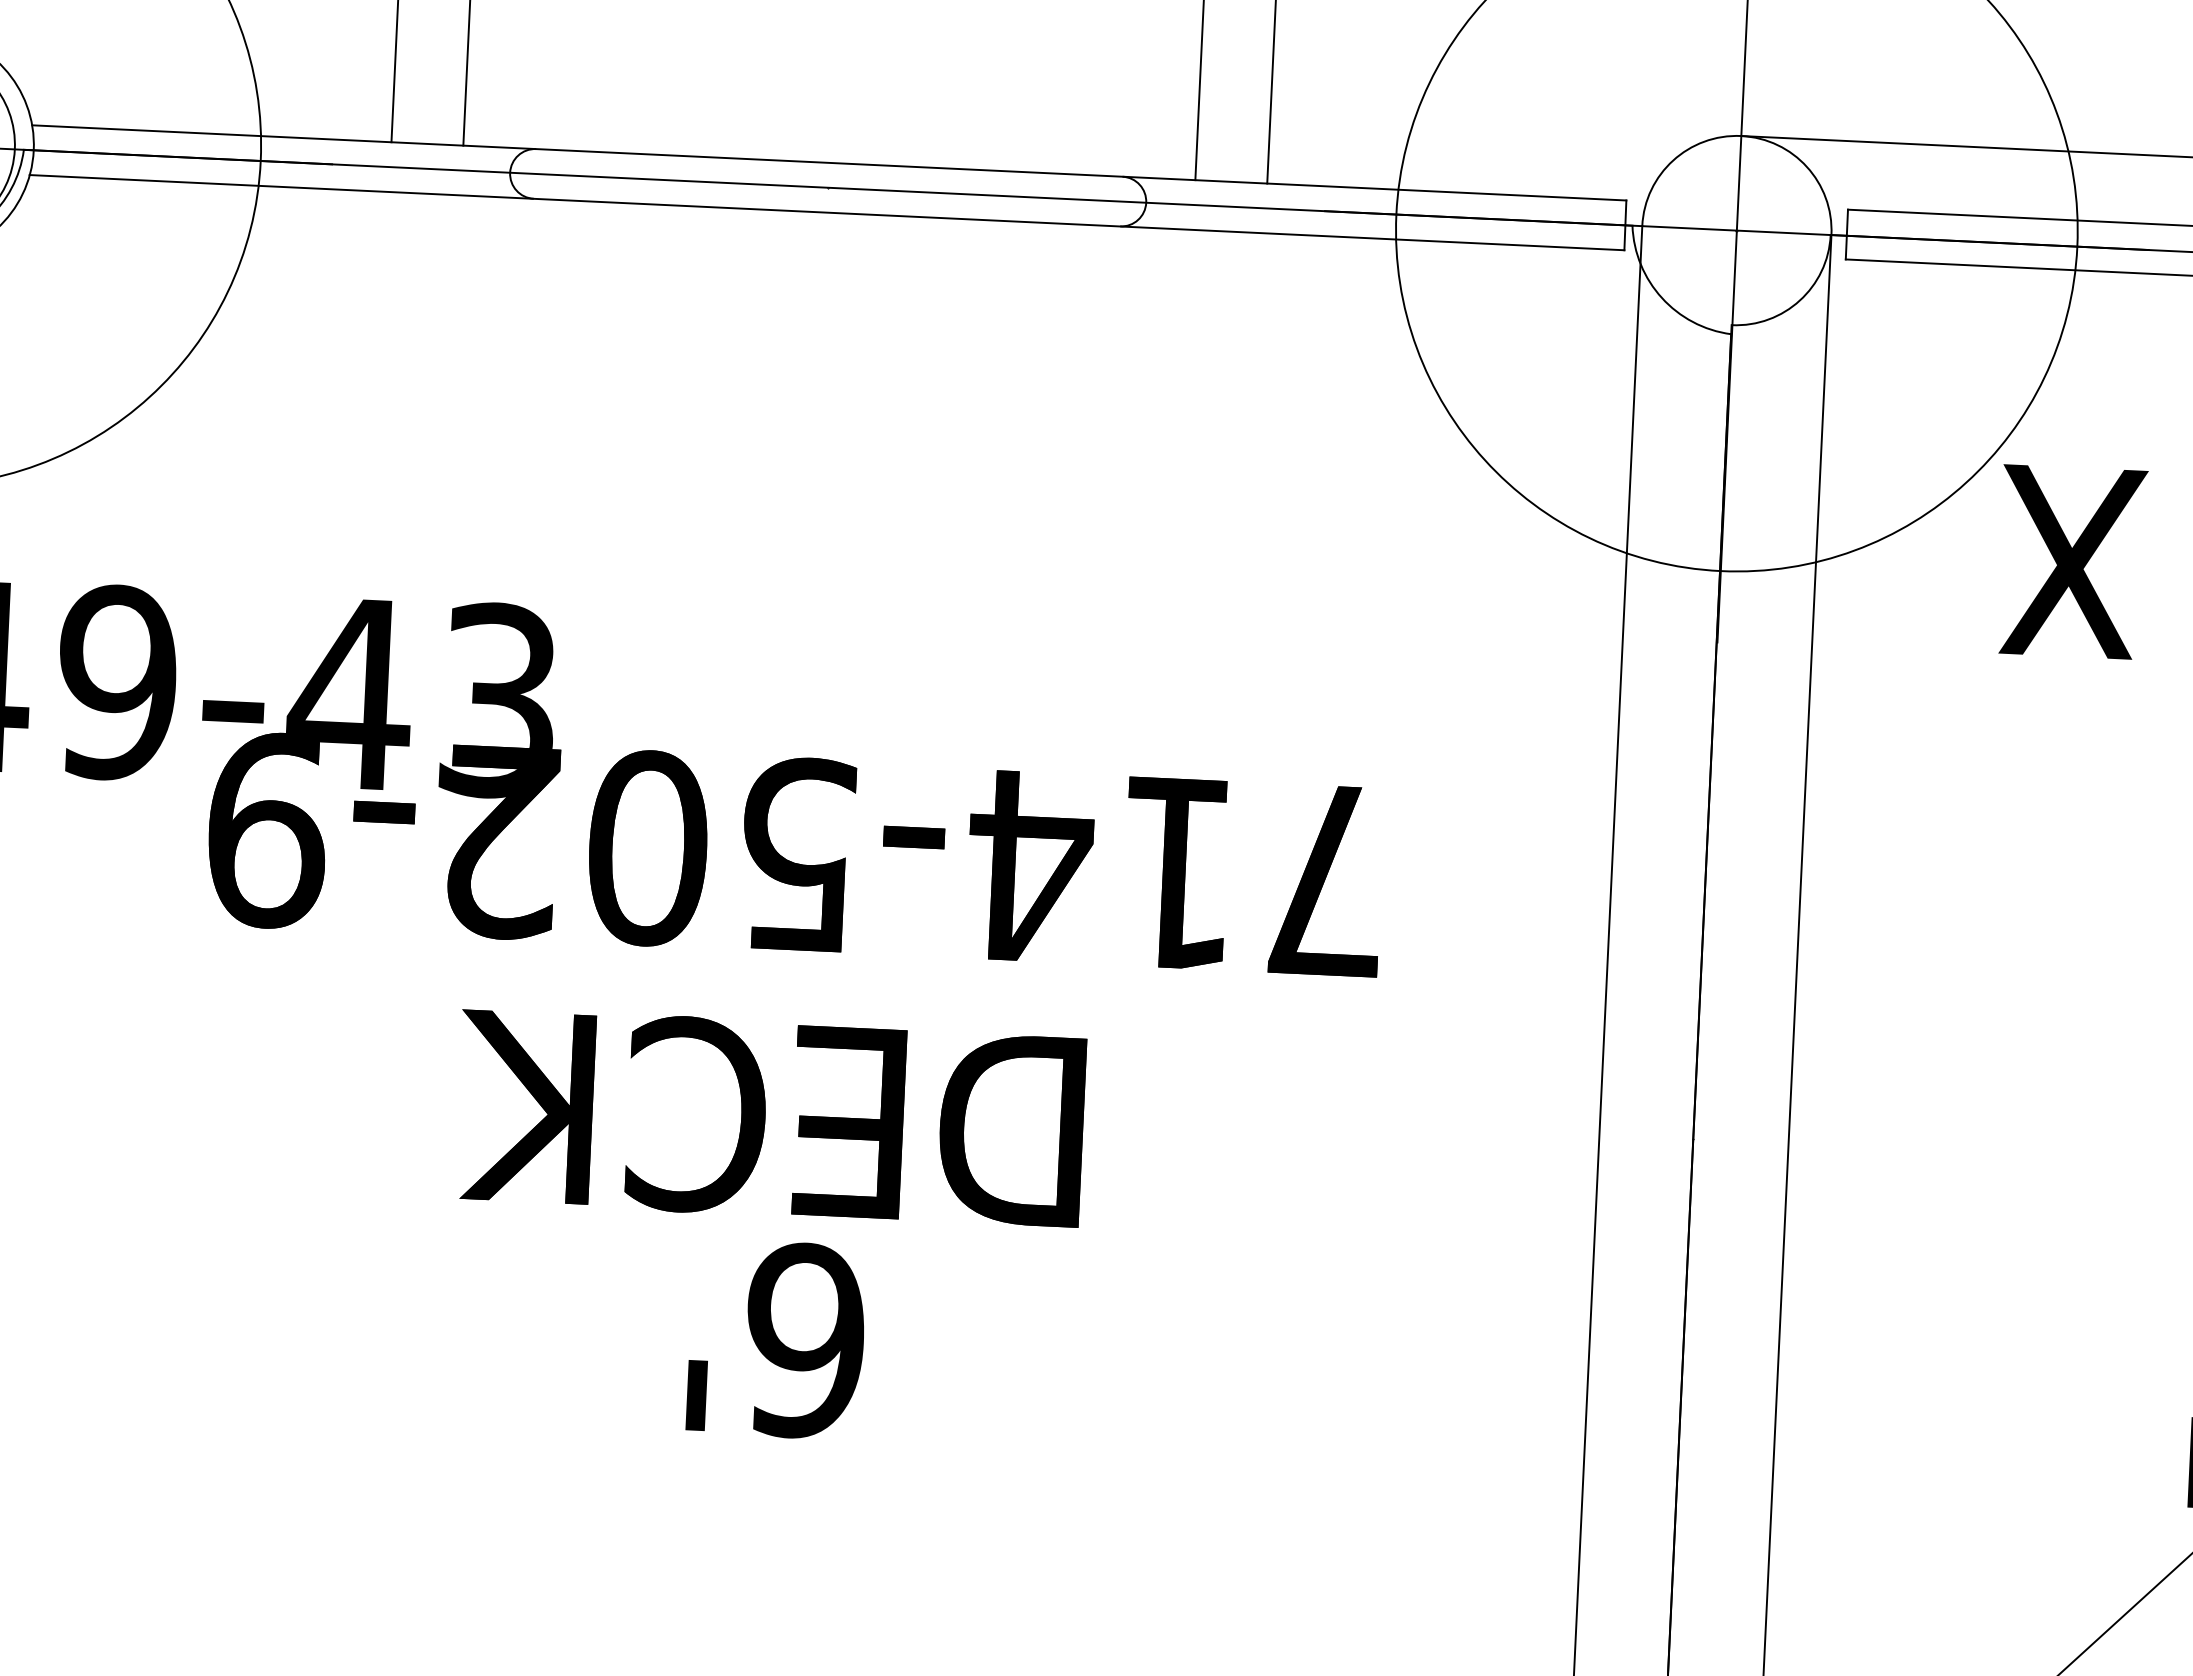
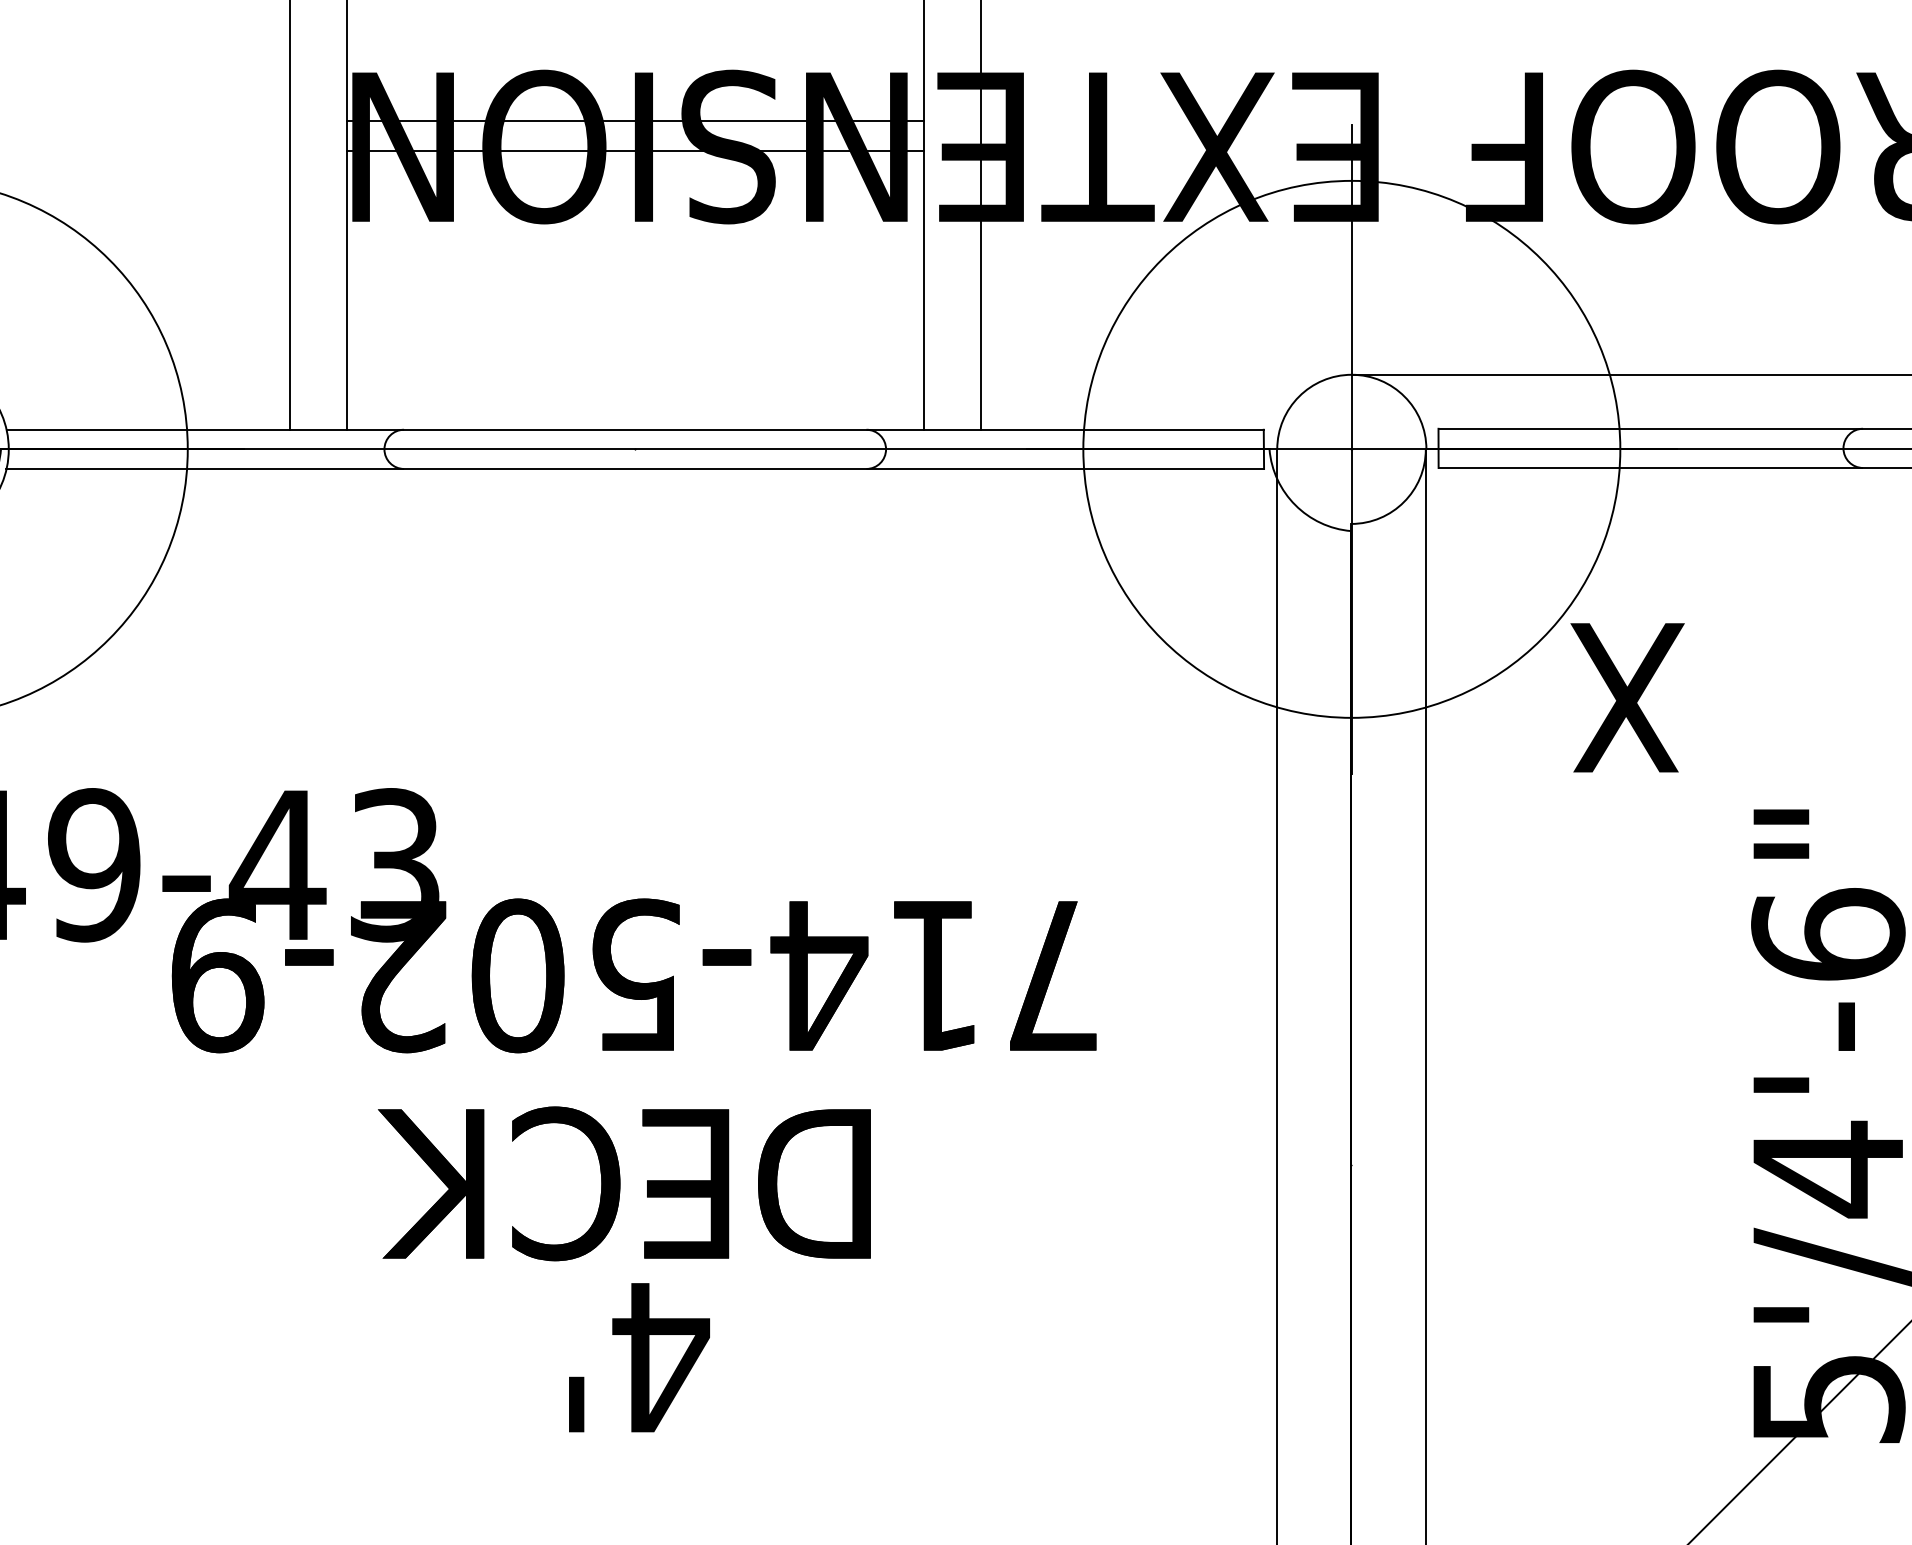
text: (807, 1340) -> (661, 1357), 6' -> 4'

